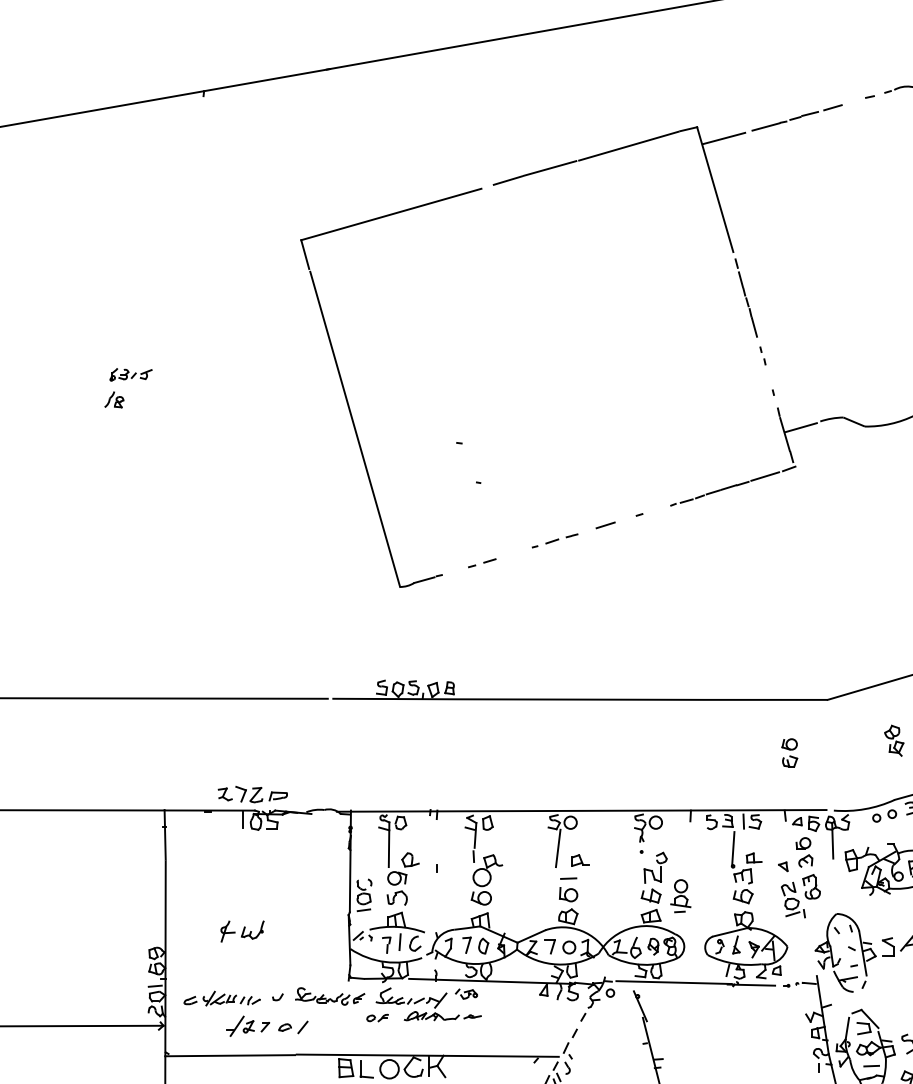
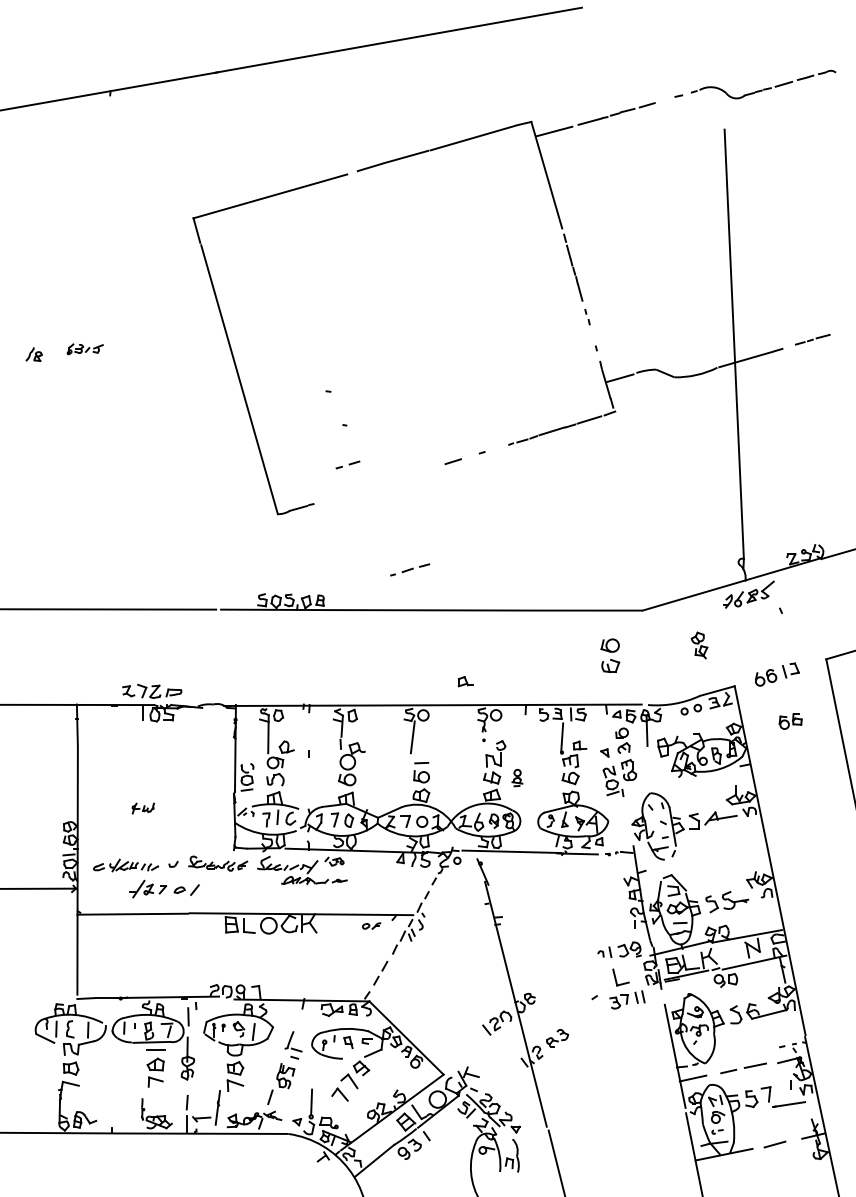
part: (130, 375) -> (84, 349), moved
part: (555, 540) -> (410, 569), moved
part: (481, 562) -> (347, 464), moved
part: (789, 752) -> (610, 655), size x1.4
part: (580, 860) -> (465, 681), moved
part: (680, 895) -> (517, 777), size x0.6
part: (242, 931) -> (143, 808), size x0.6
part: (377, 1017) -> (371, 925), moved

